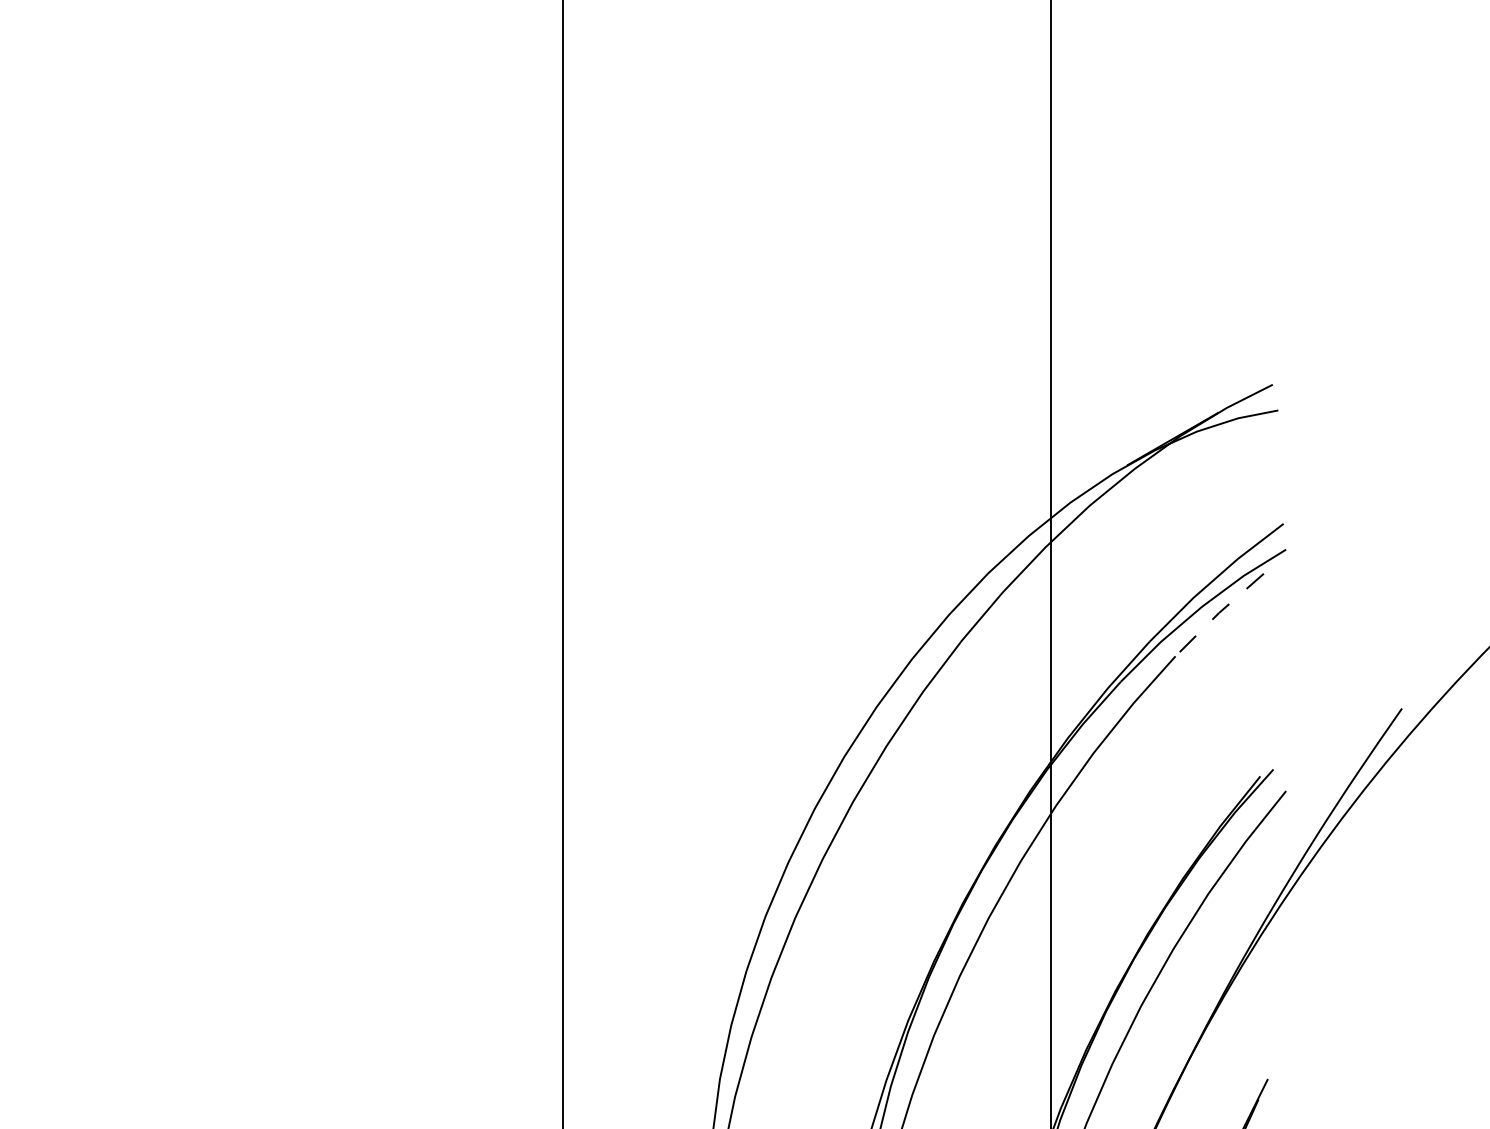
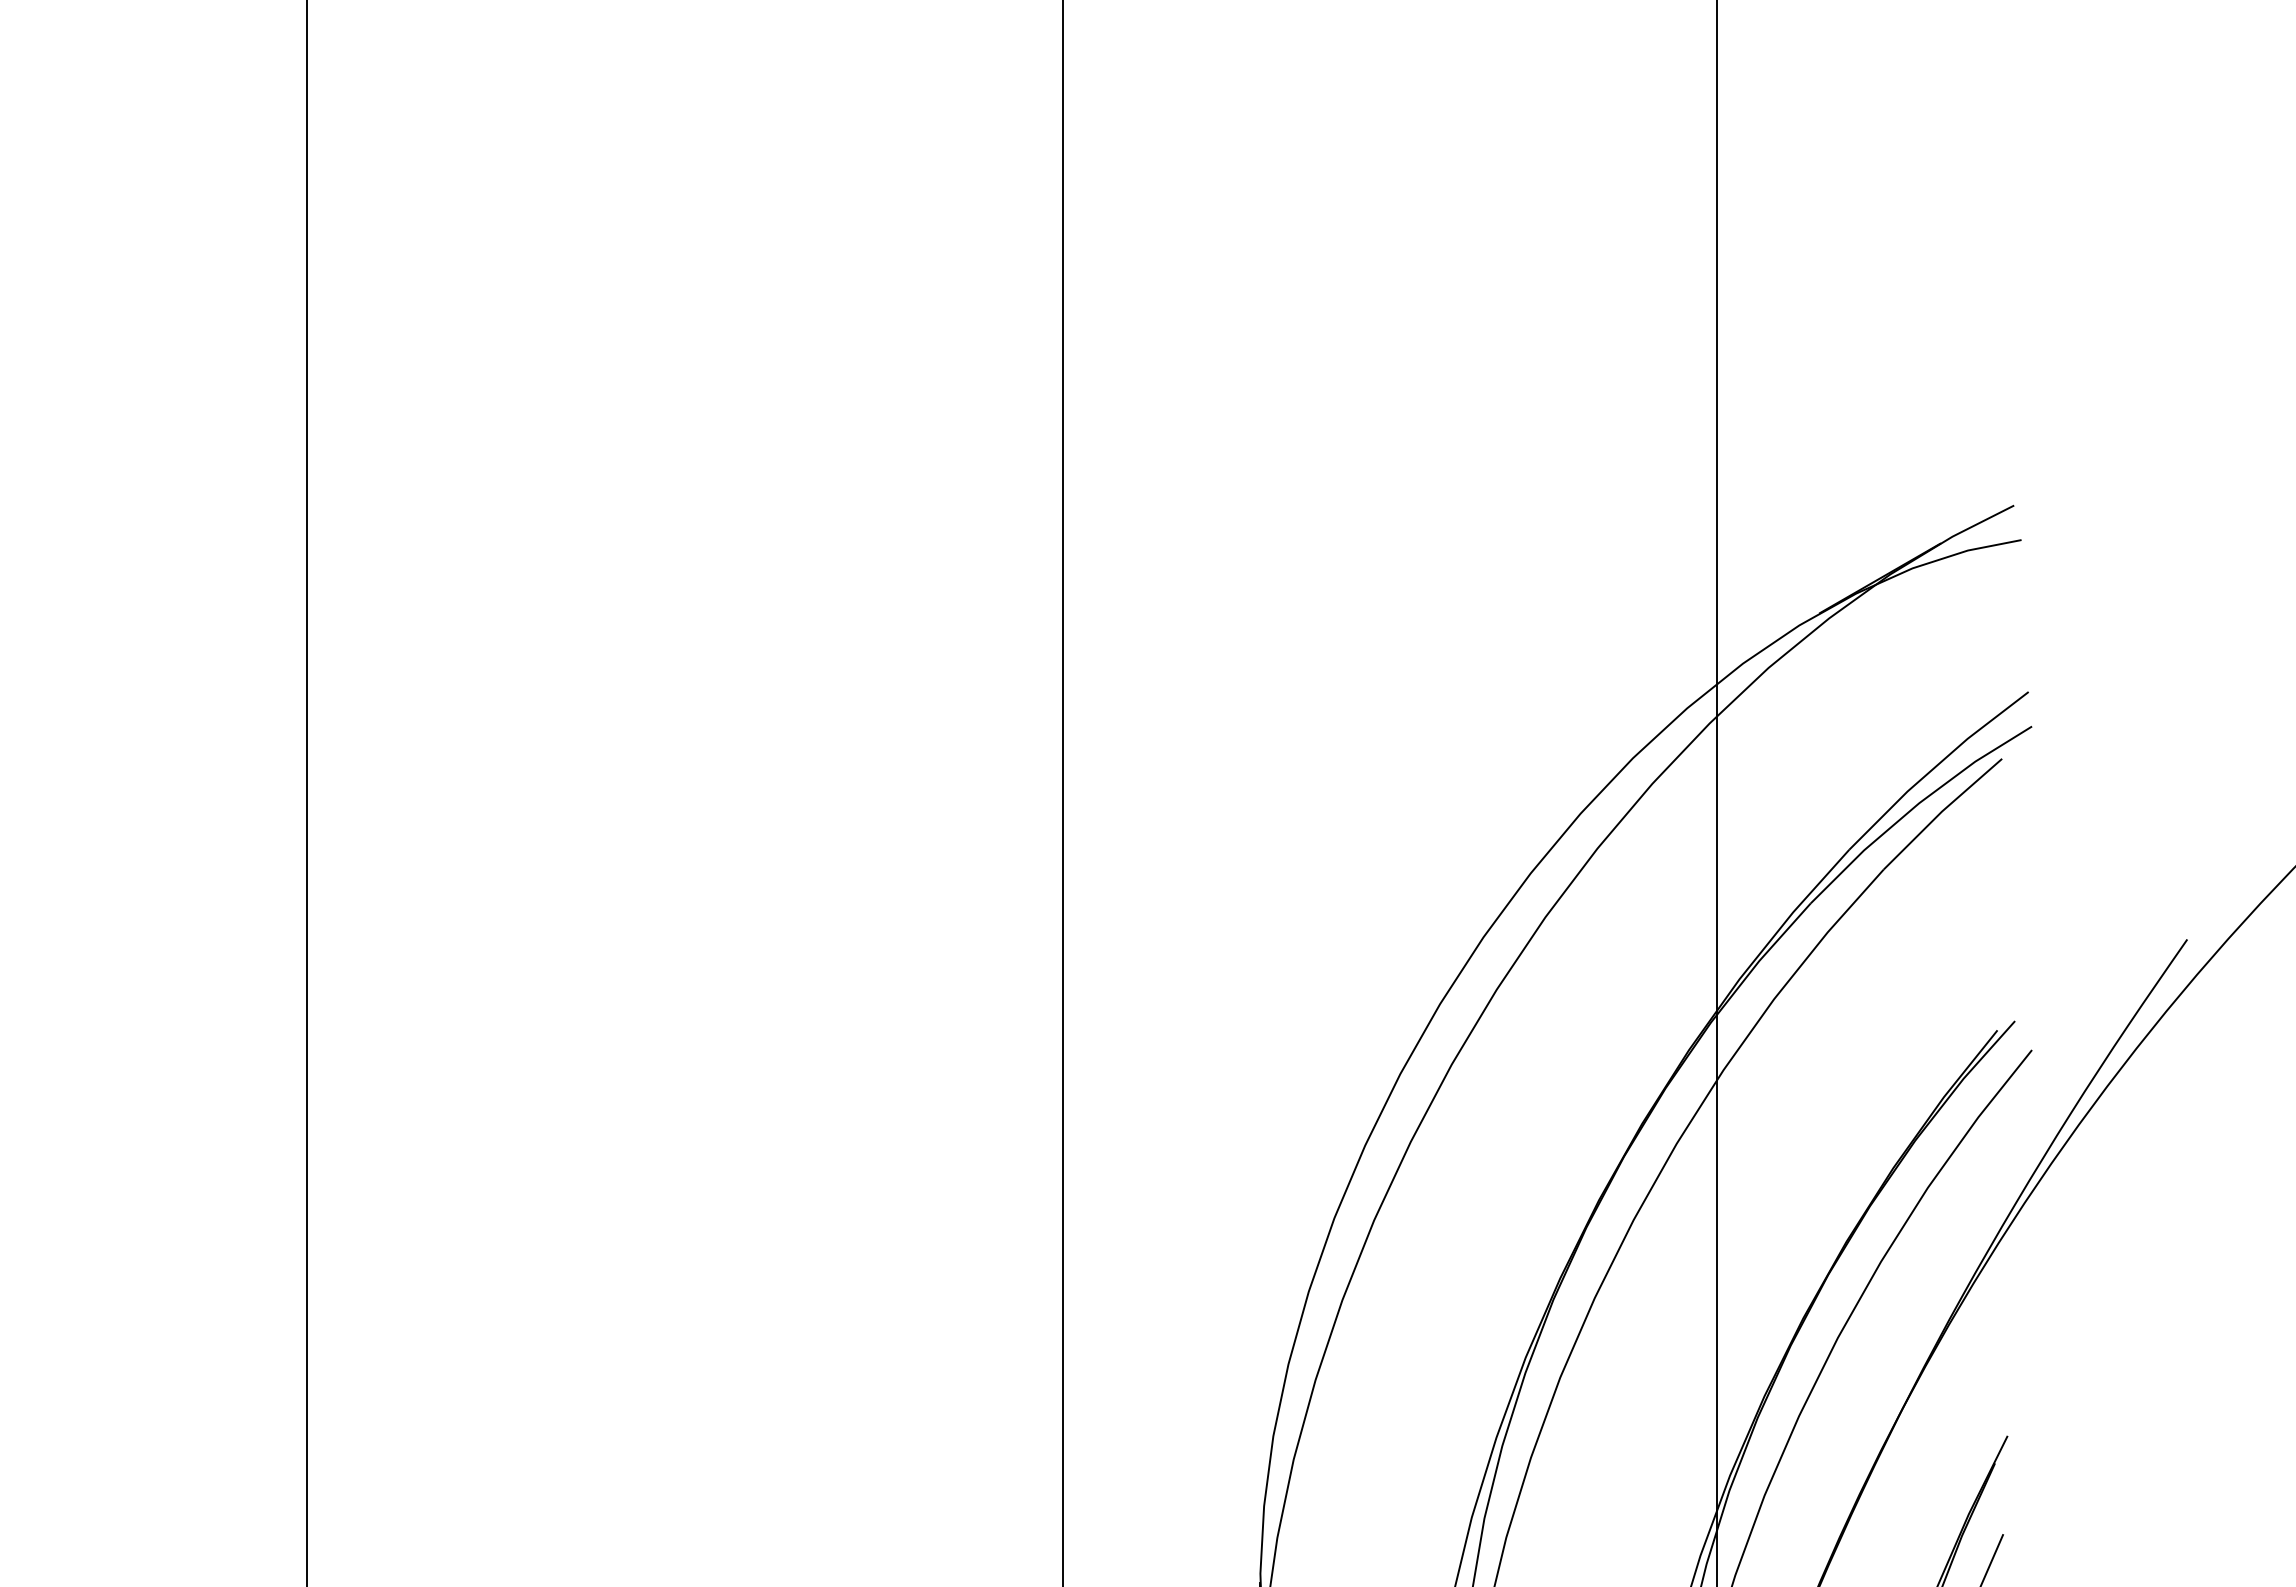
line: (1218, 613) -> (1941, 812), dashed -> solid

